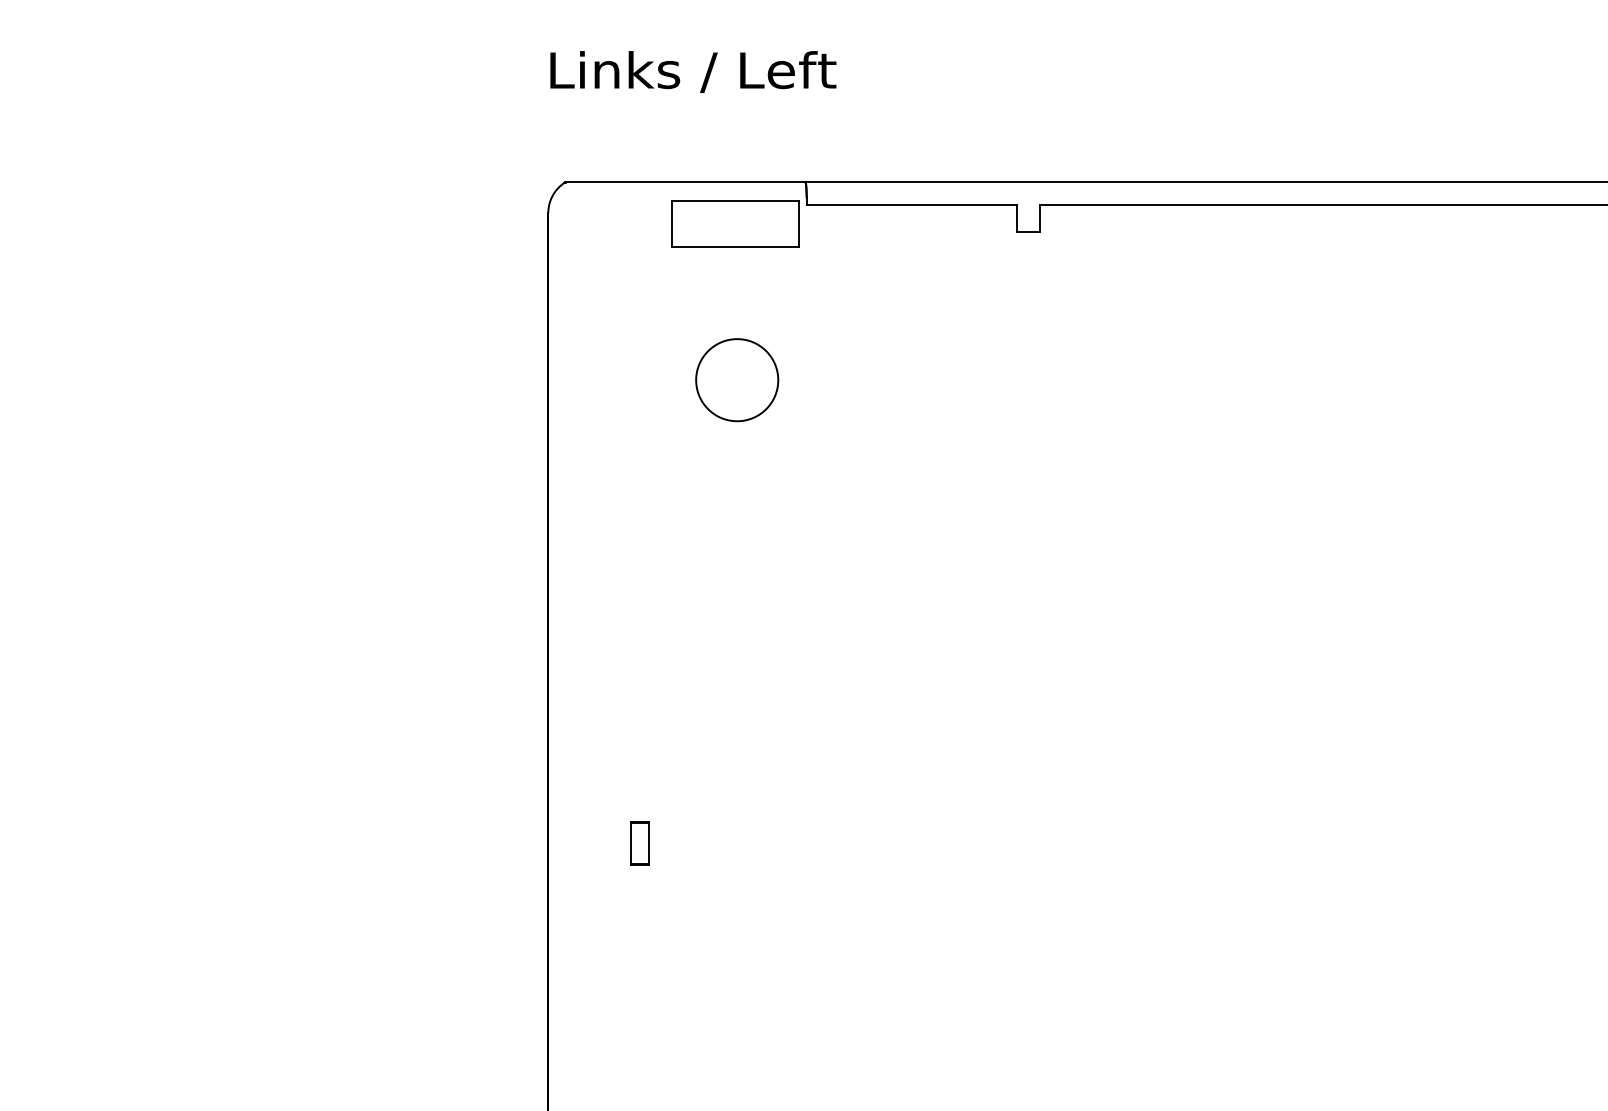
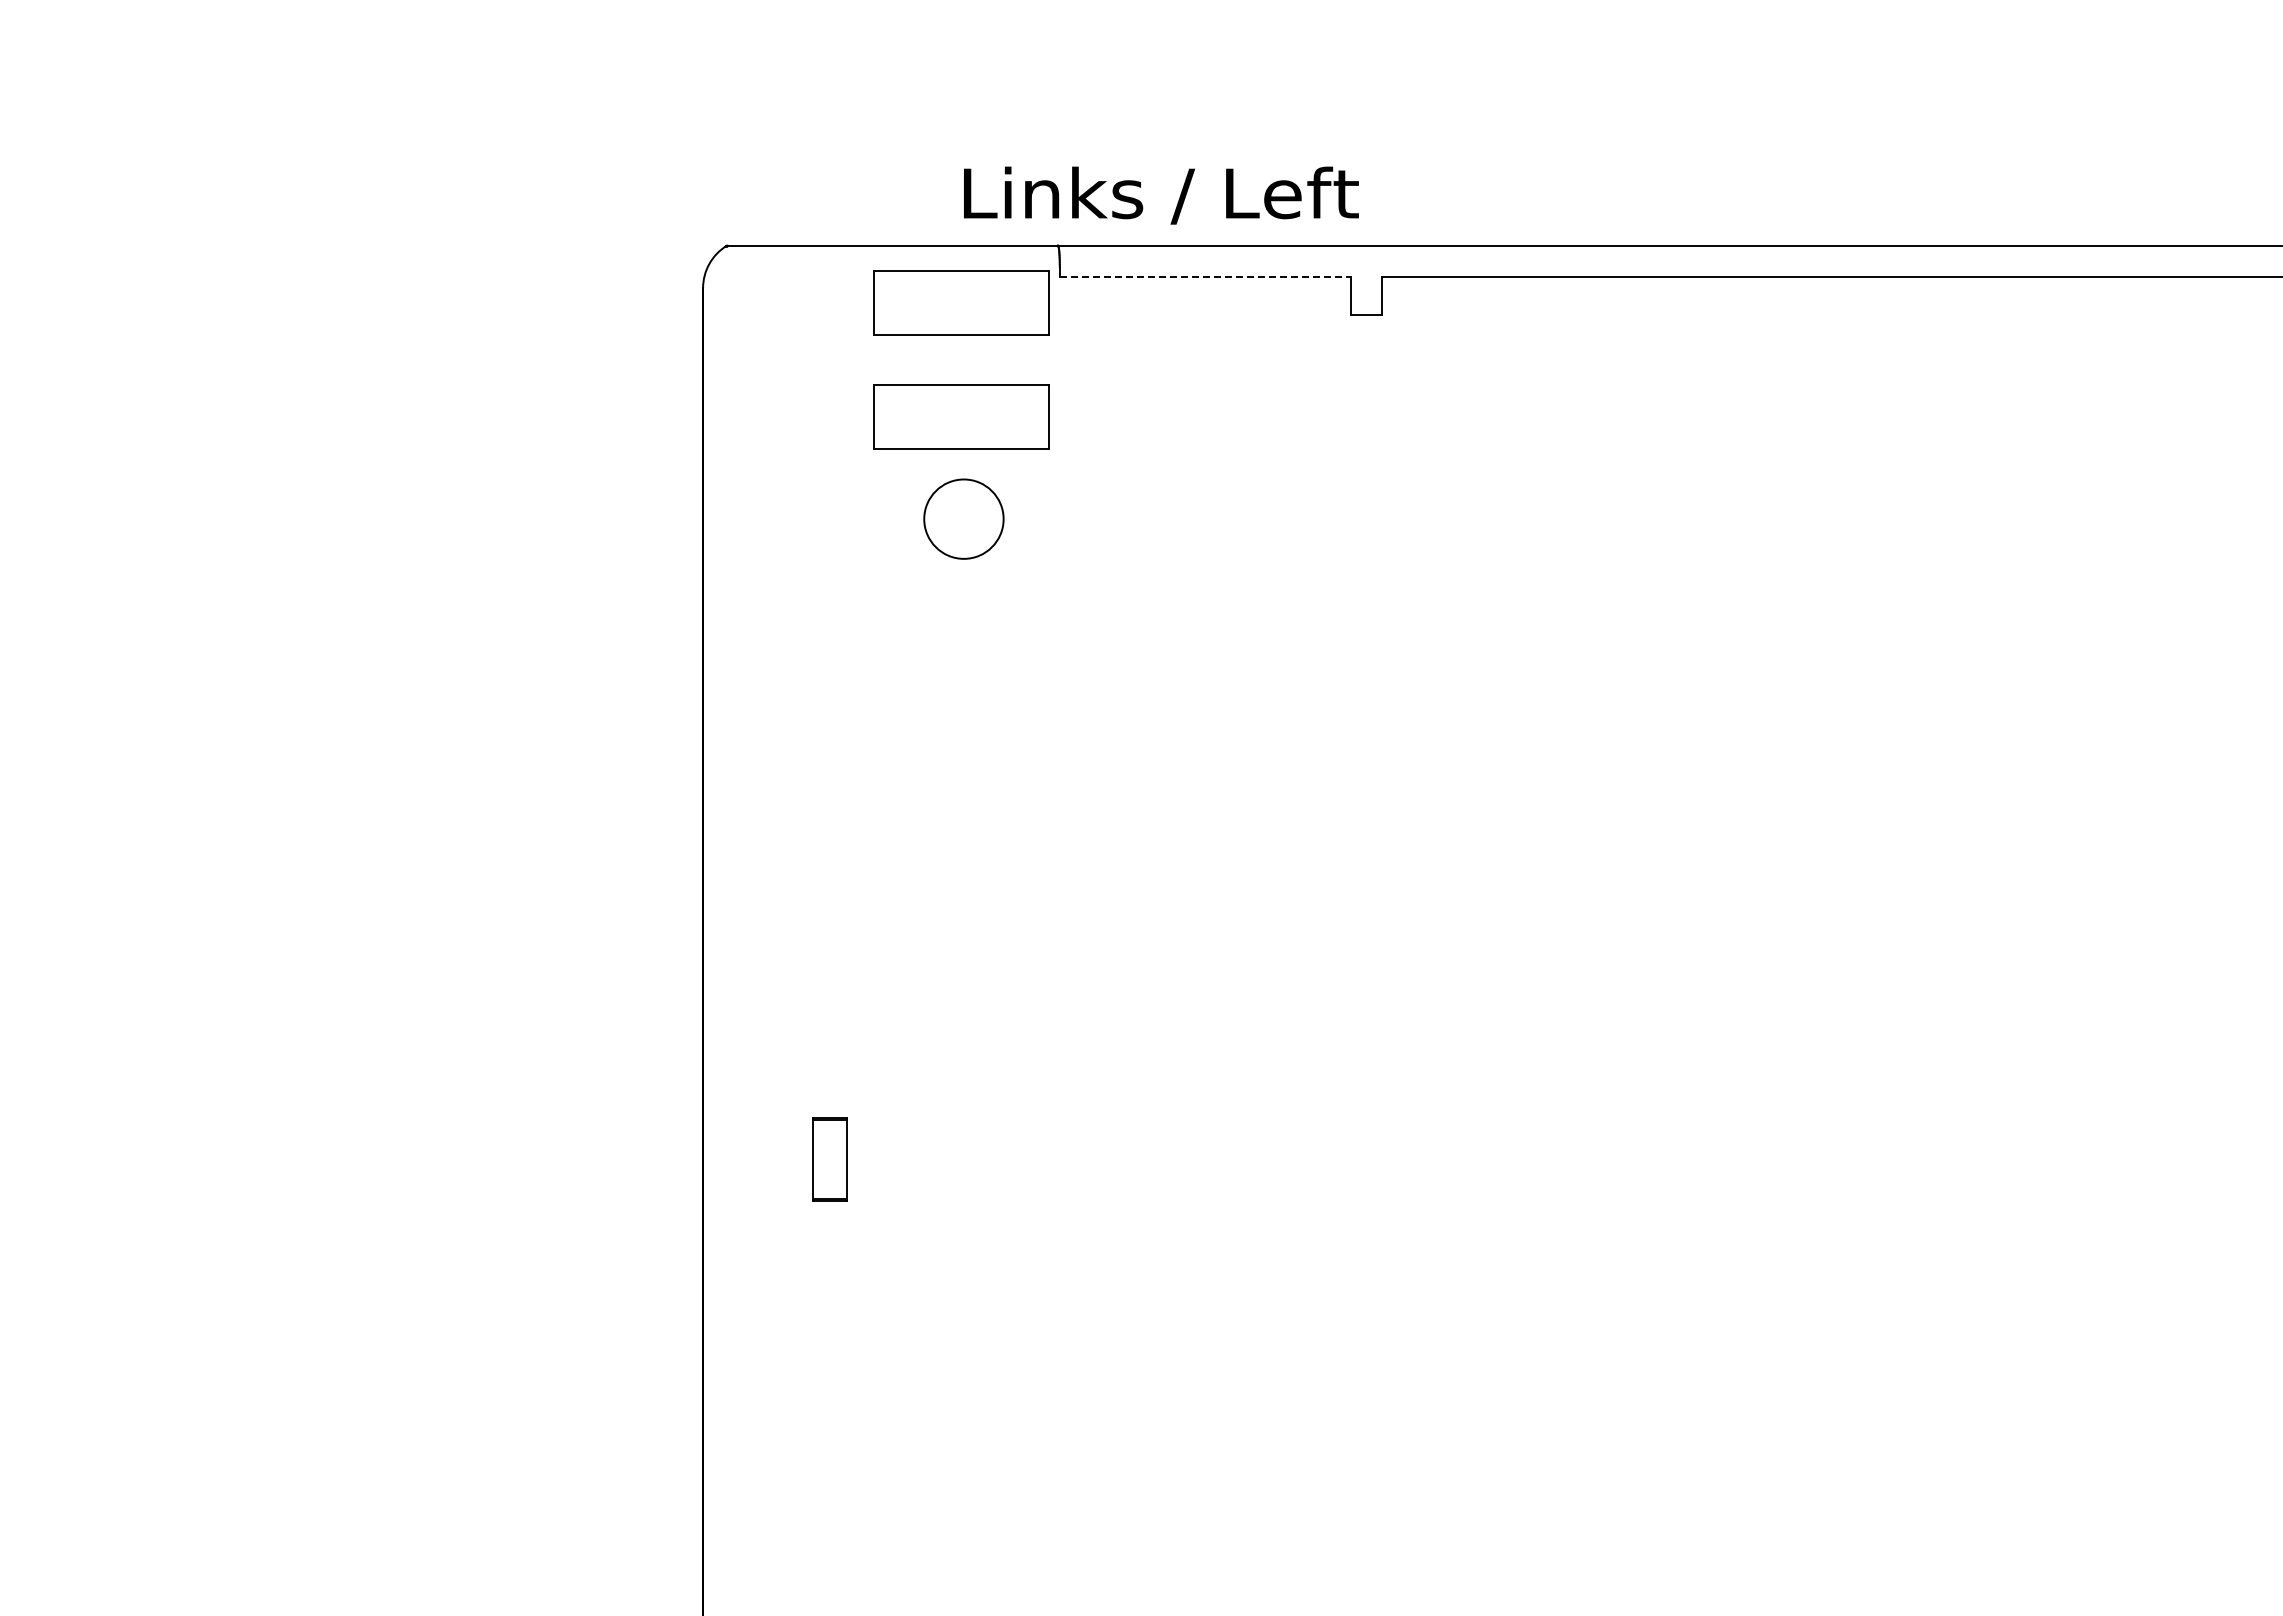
text: (693, 71) -> (1161, 195), moved
line: (912, 204) -> (1205, 276), solid -> dashed
part: (735, 305) -> (961, 416), added
circle: (736, 379) -> (963, 518), size x0.7
part: (639, 843) -> (829, 1158), size x1.4

